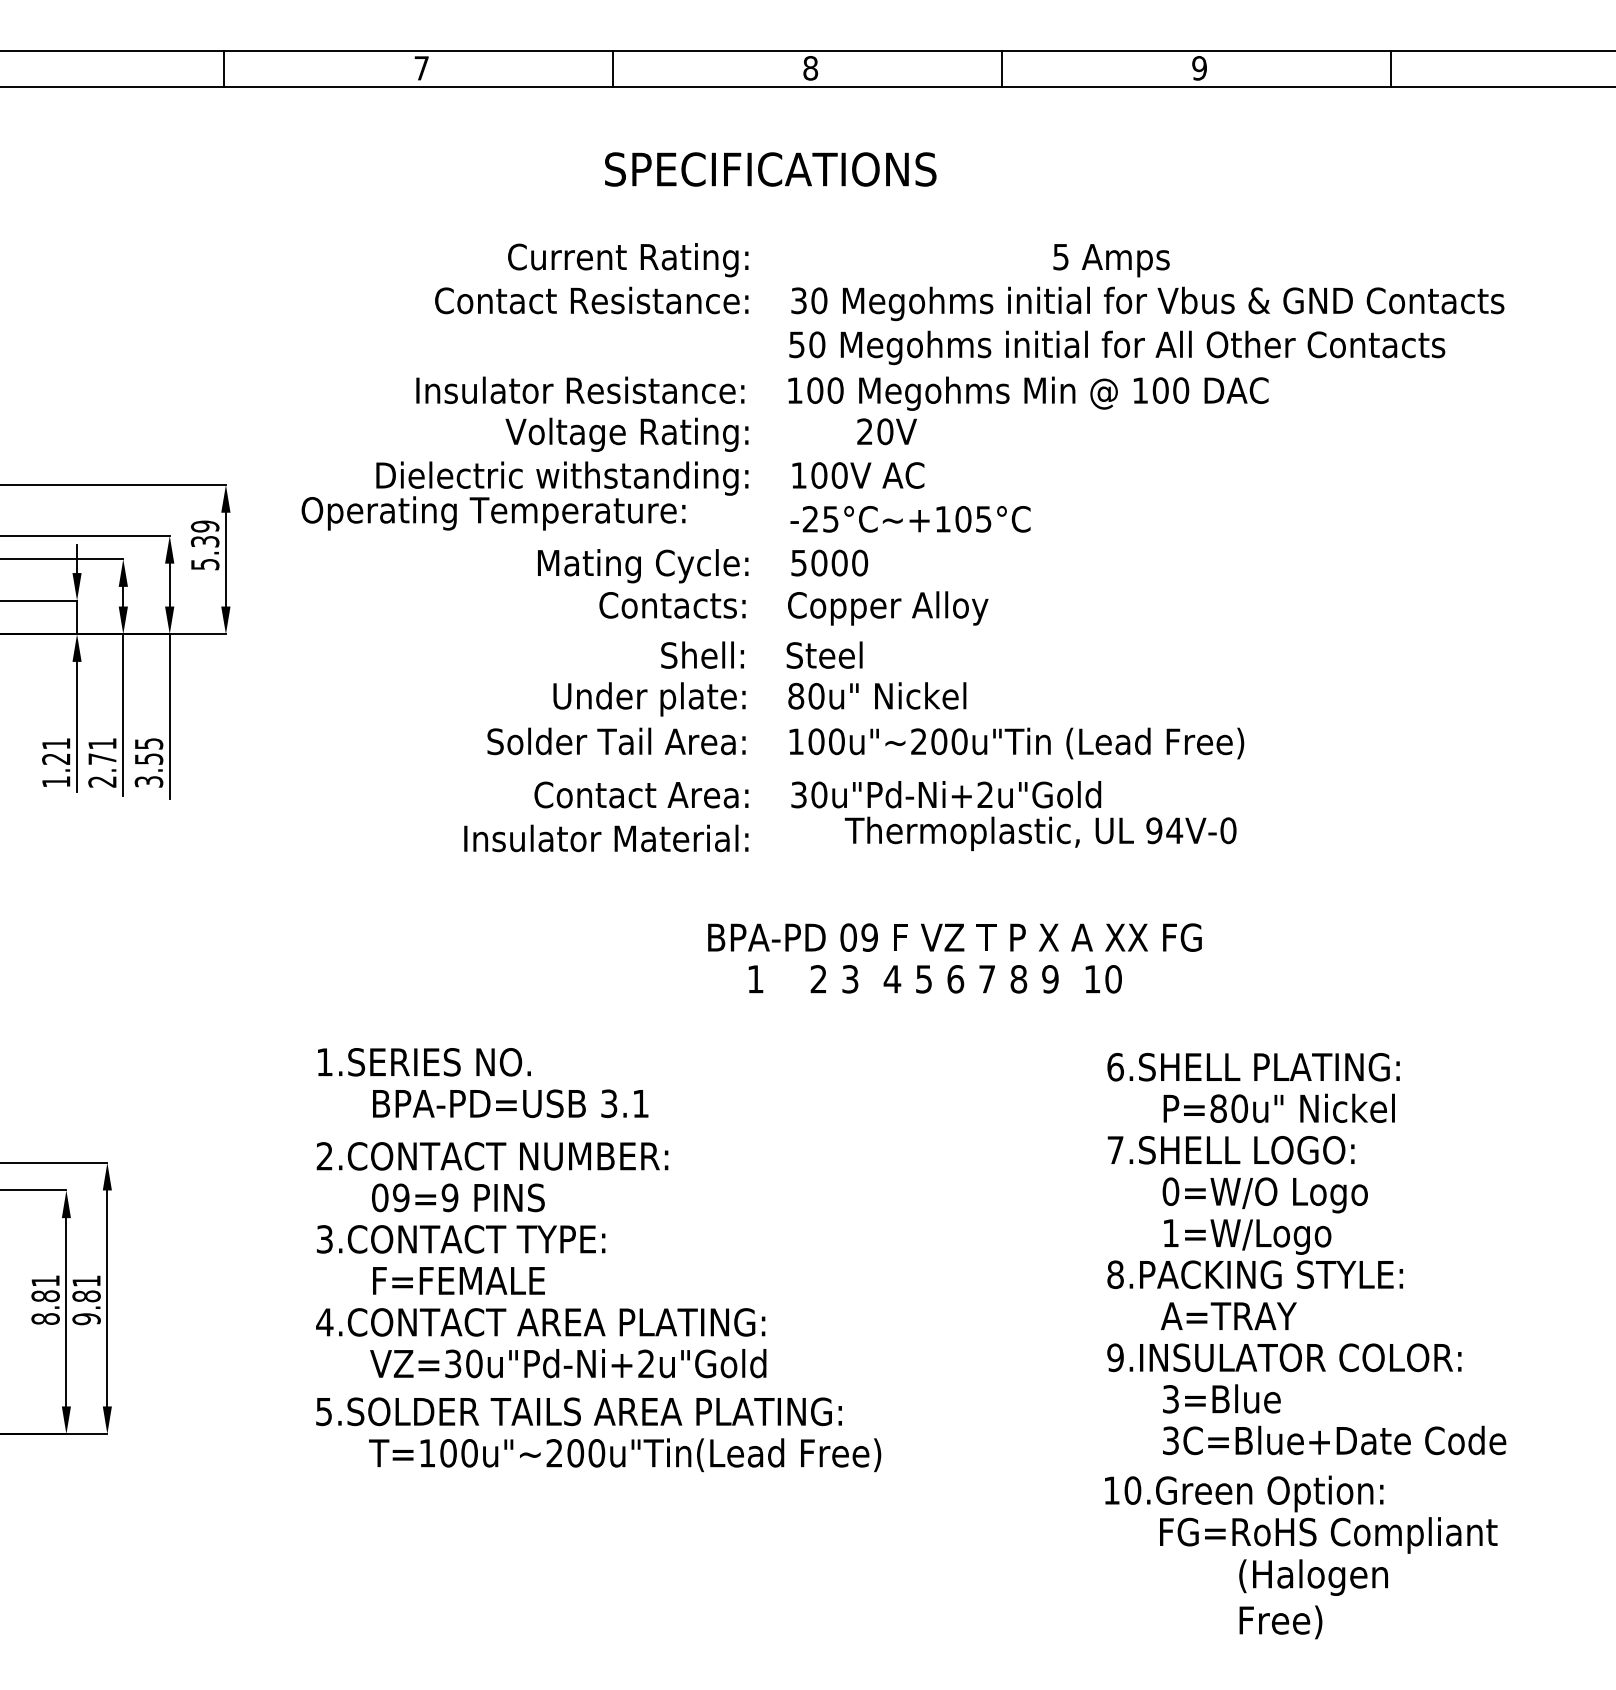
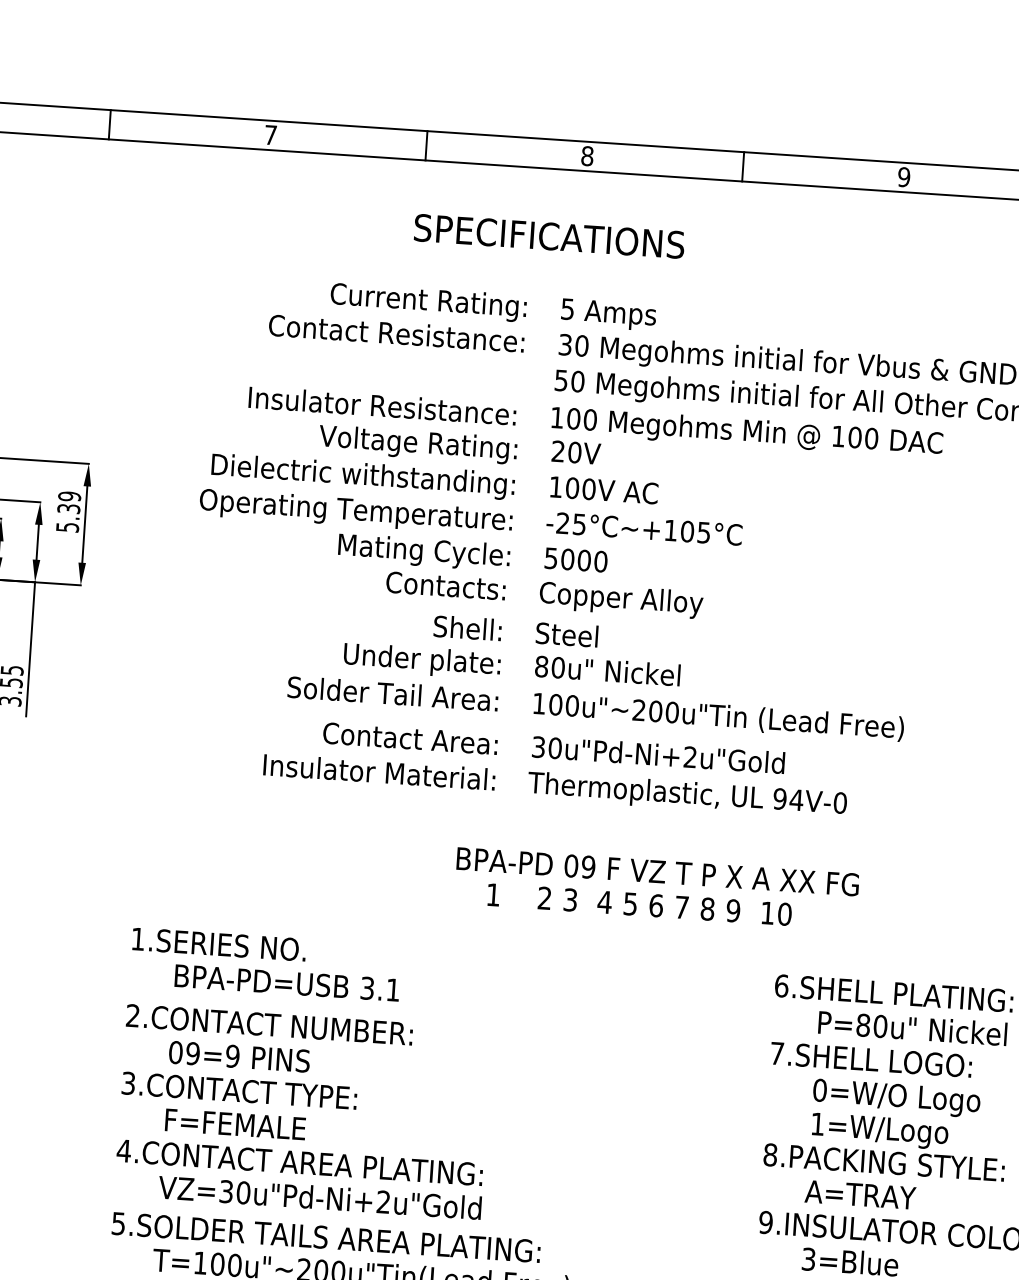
text: (1111, 260) -> (608, 314), moved
text: (886, 431) -> (575, 452), moved
text: (493, 513) -> (355, 512), moved
text: (1040, 833) -> (687, 795), moved

